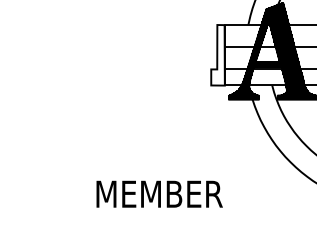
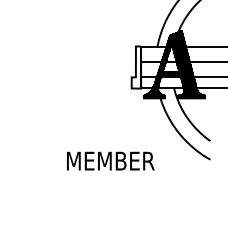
text: (159, 193) -> (110, 160), moved

